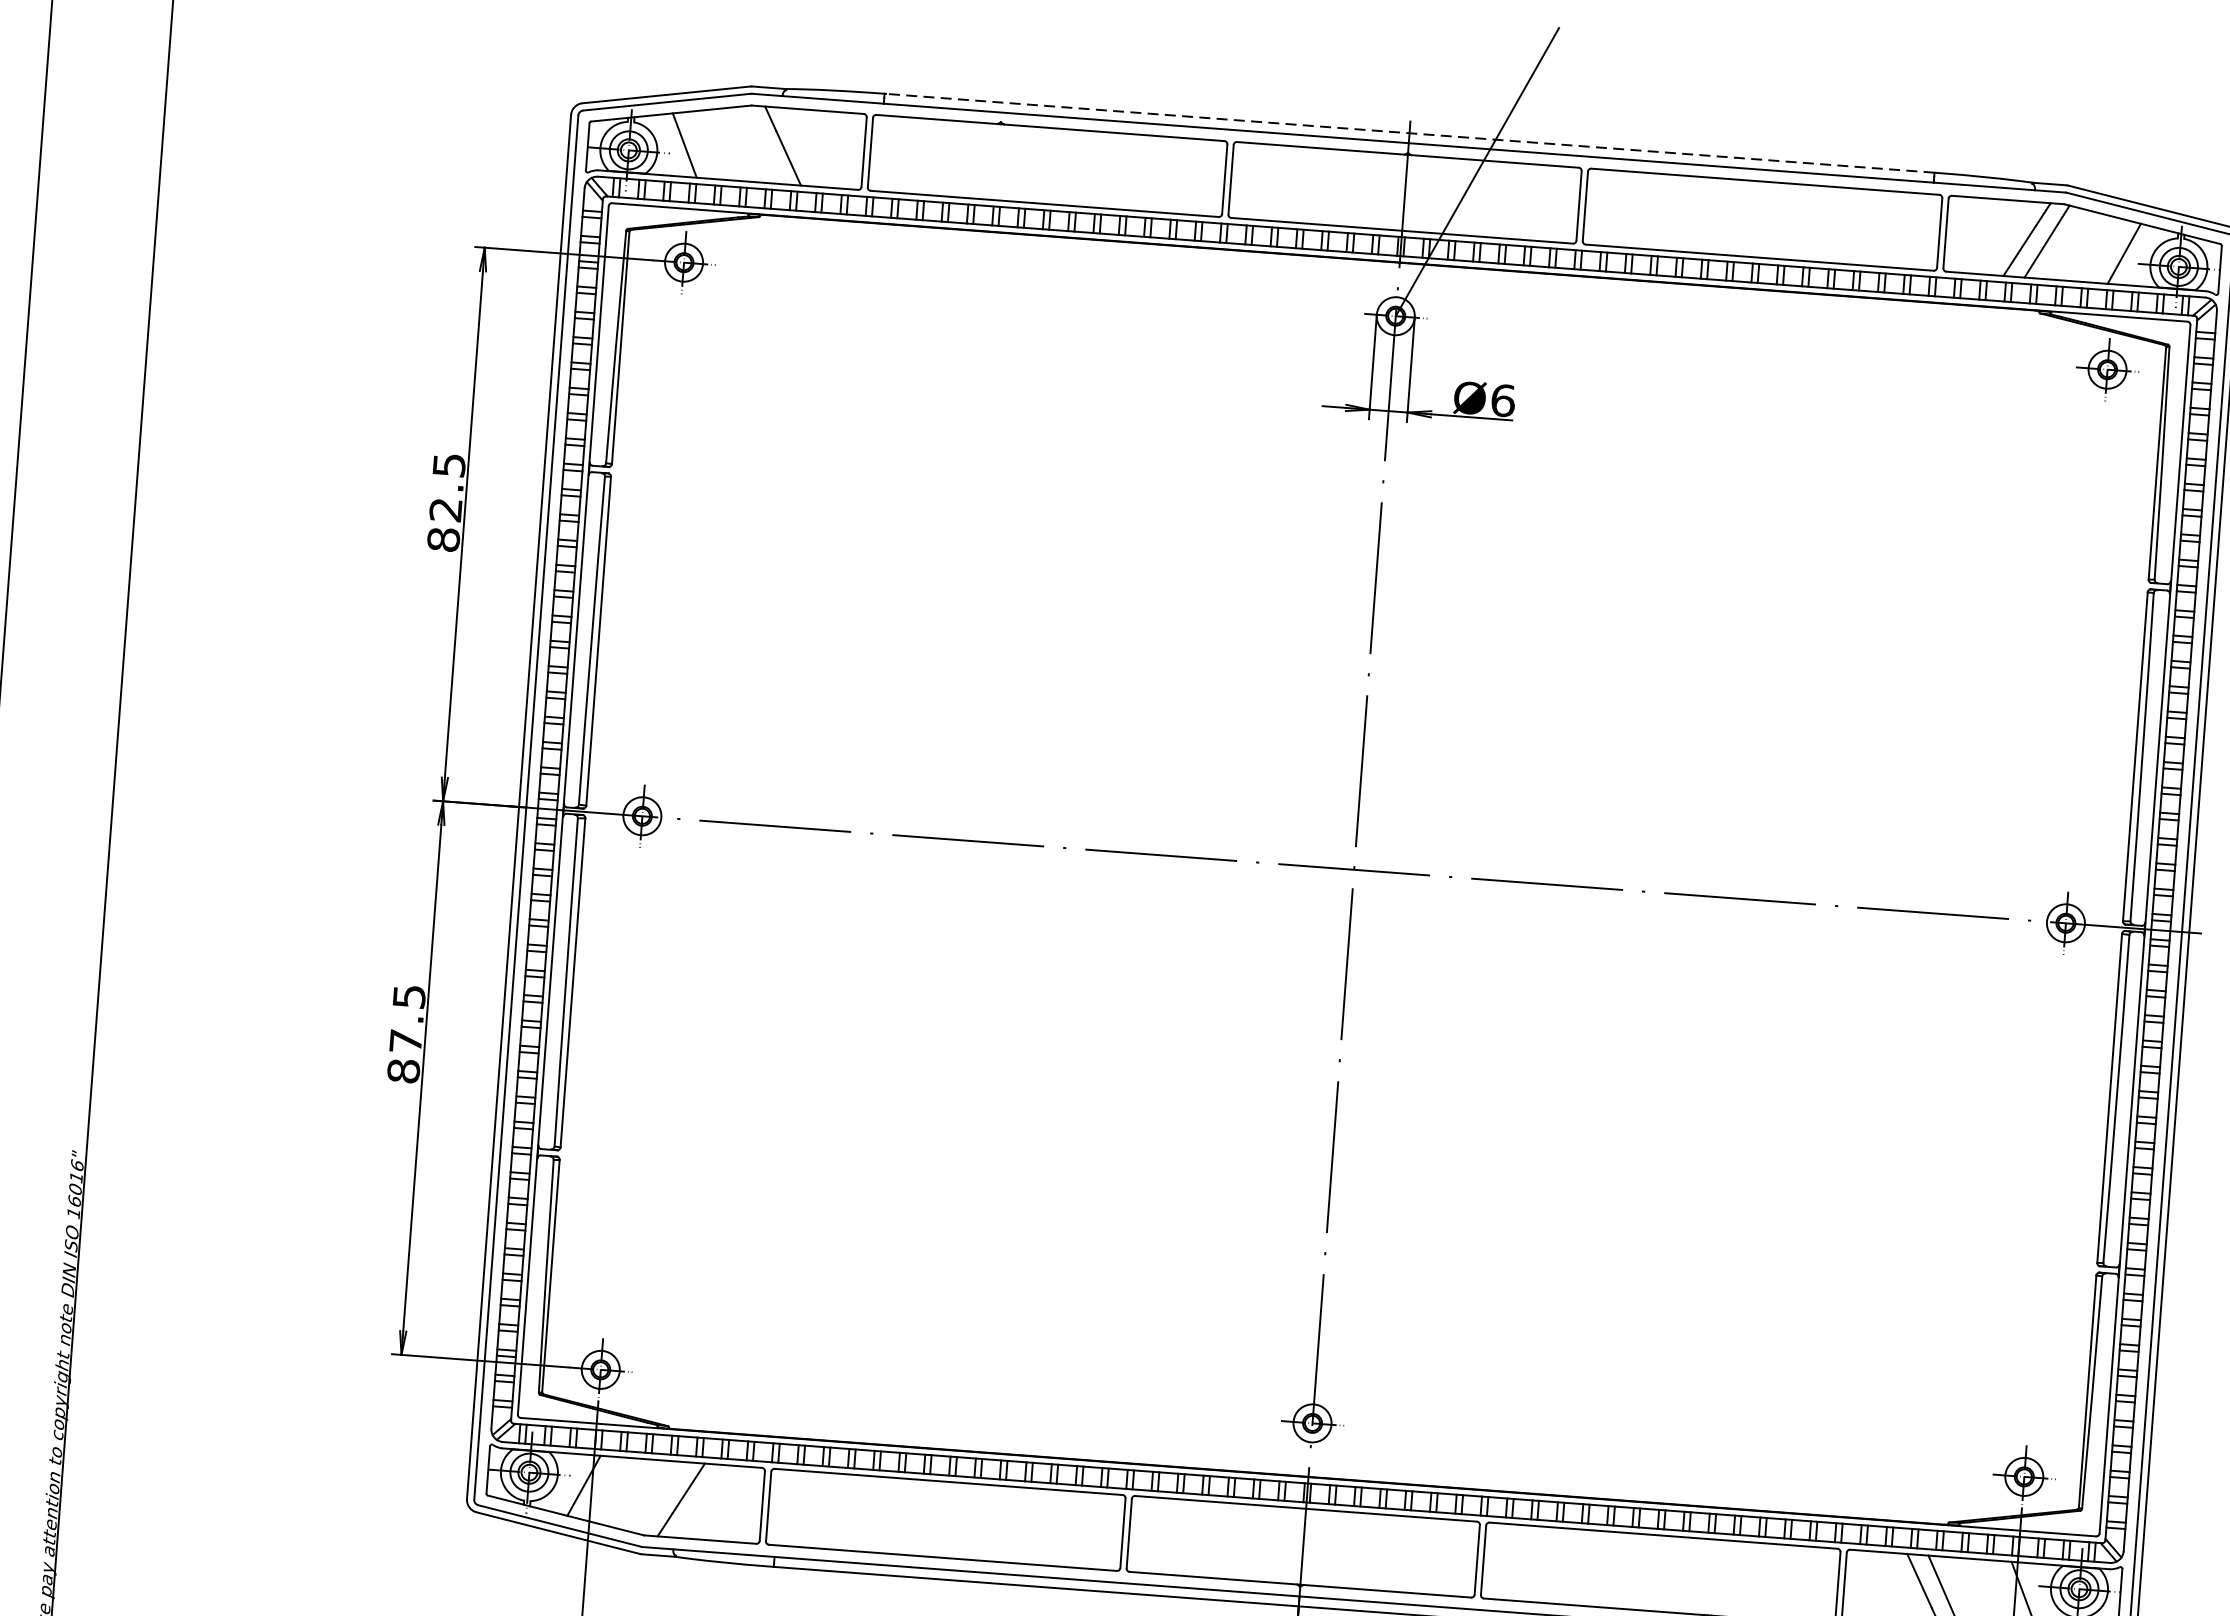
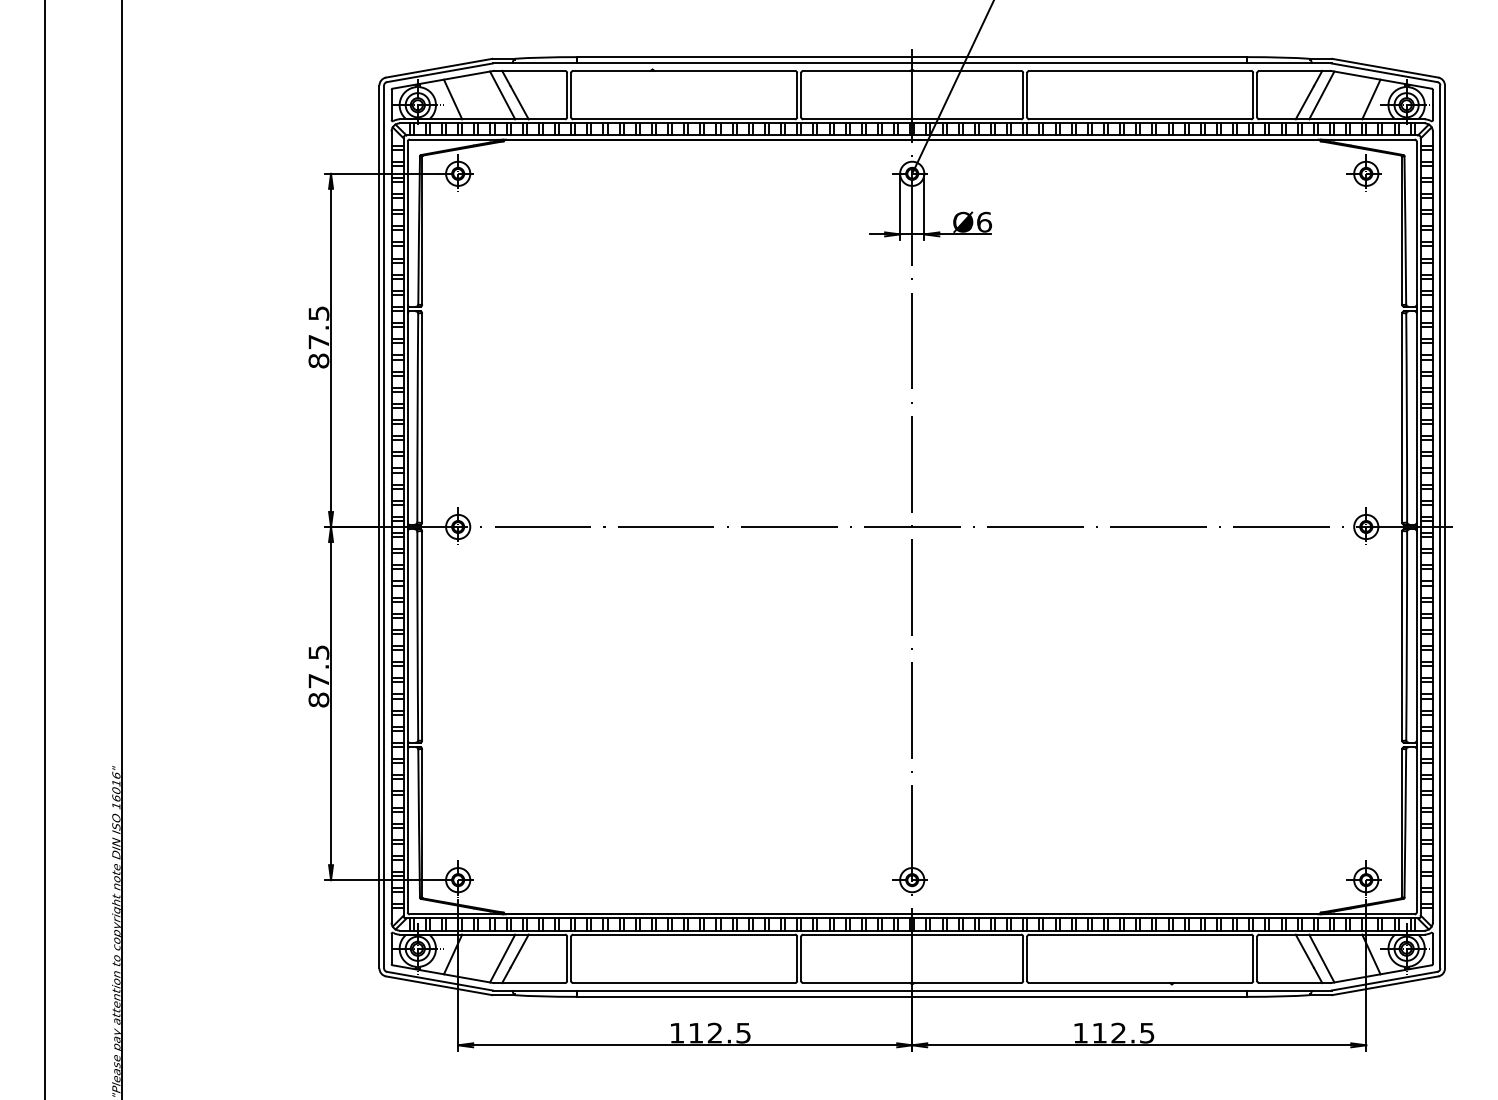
line: (1409, 133) -> (912, 57), dashed -> solid
line: (762, 145) -> (502, 95), added
text: (445, 510) -> (318, 342), 82.5 -> 87.5
line: (661, 1497) -> (502, 958), added

